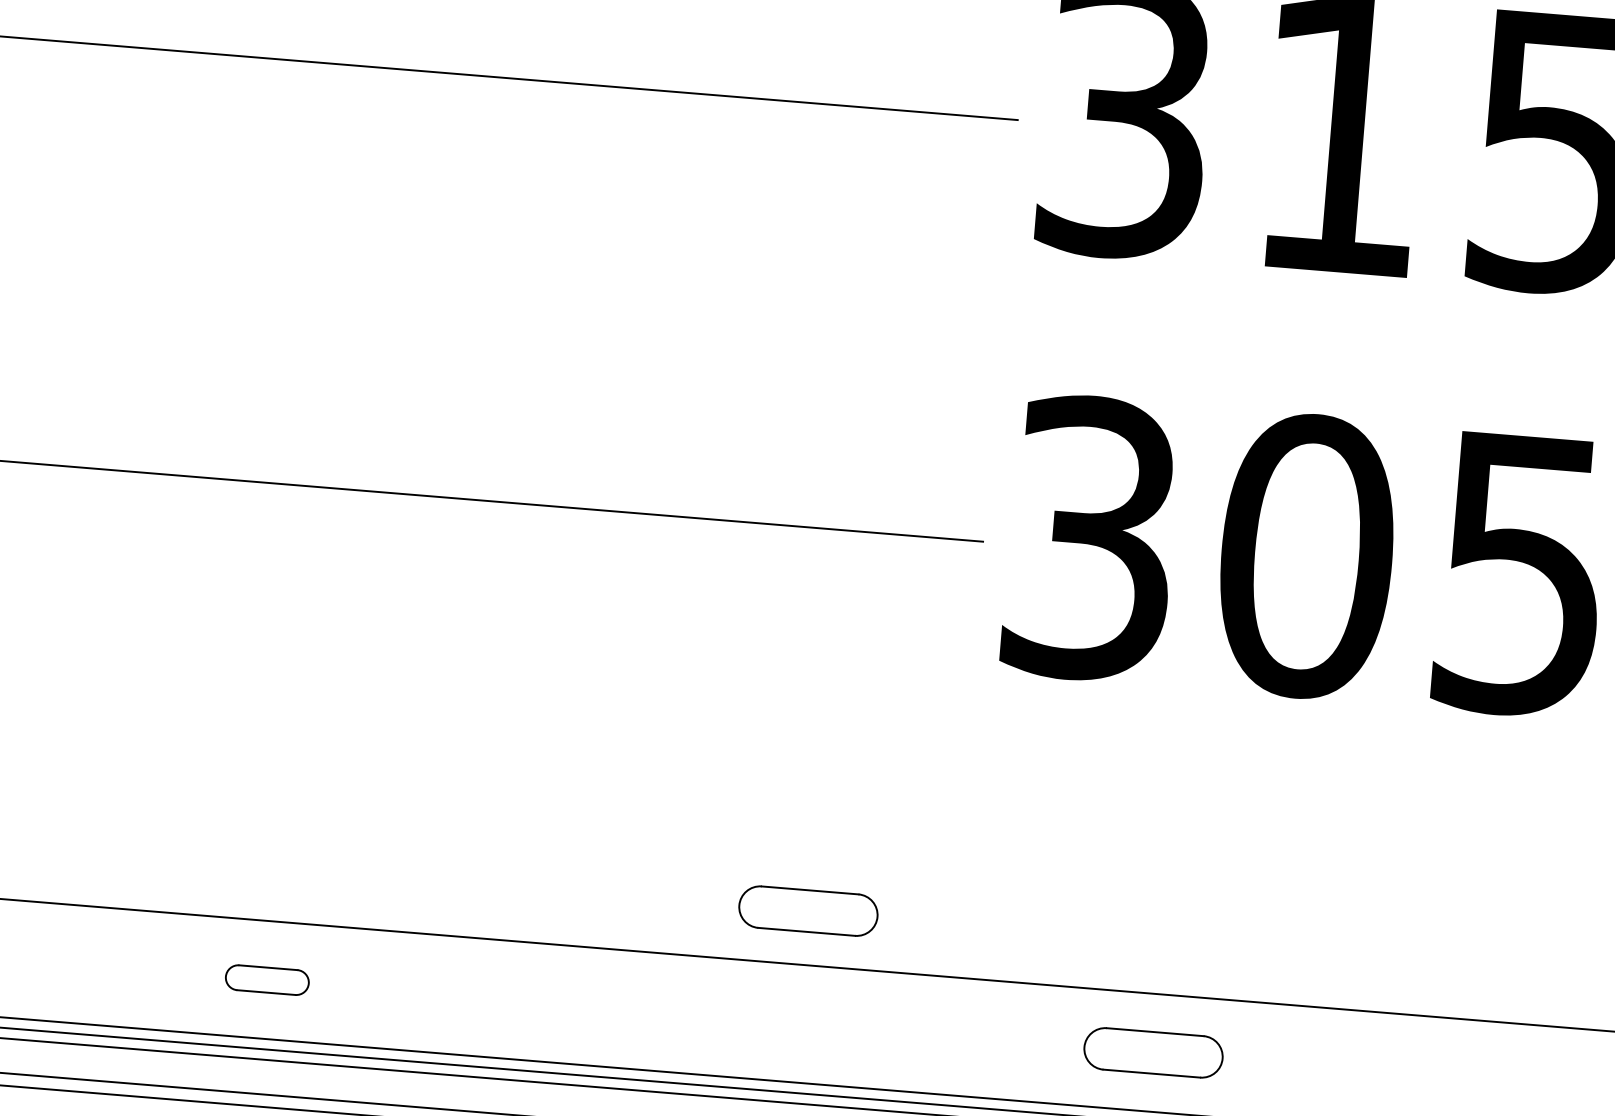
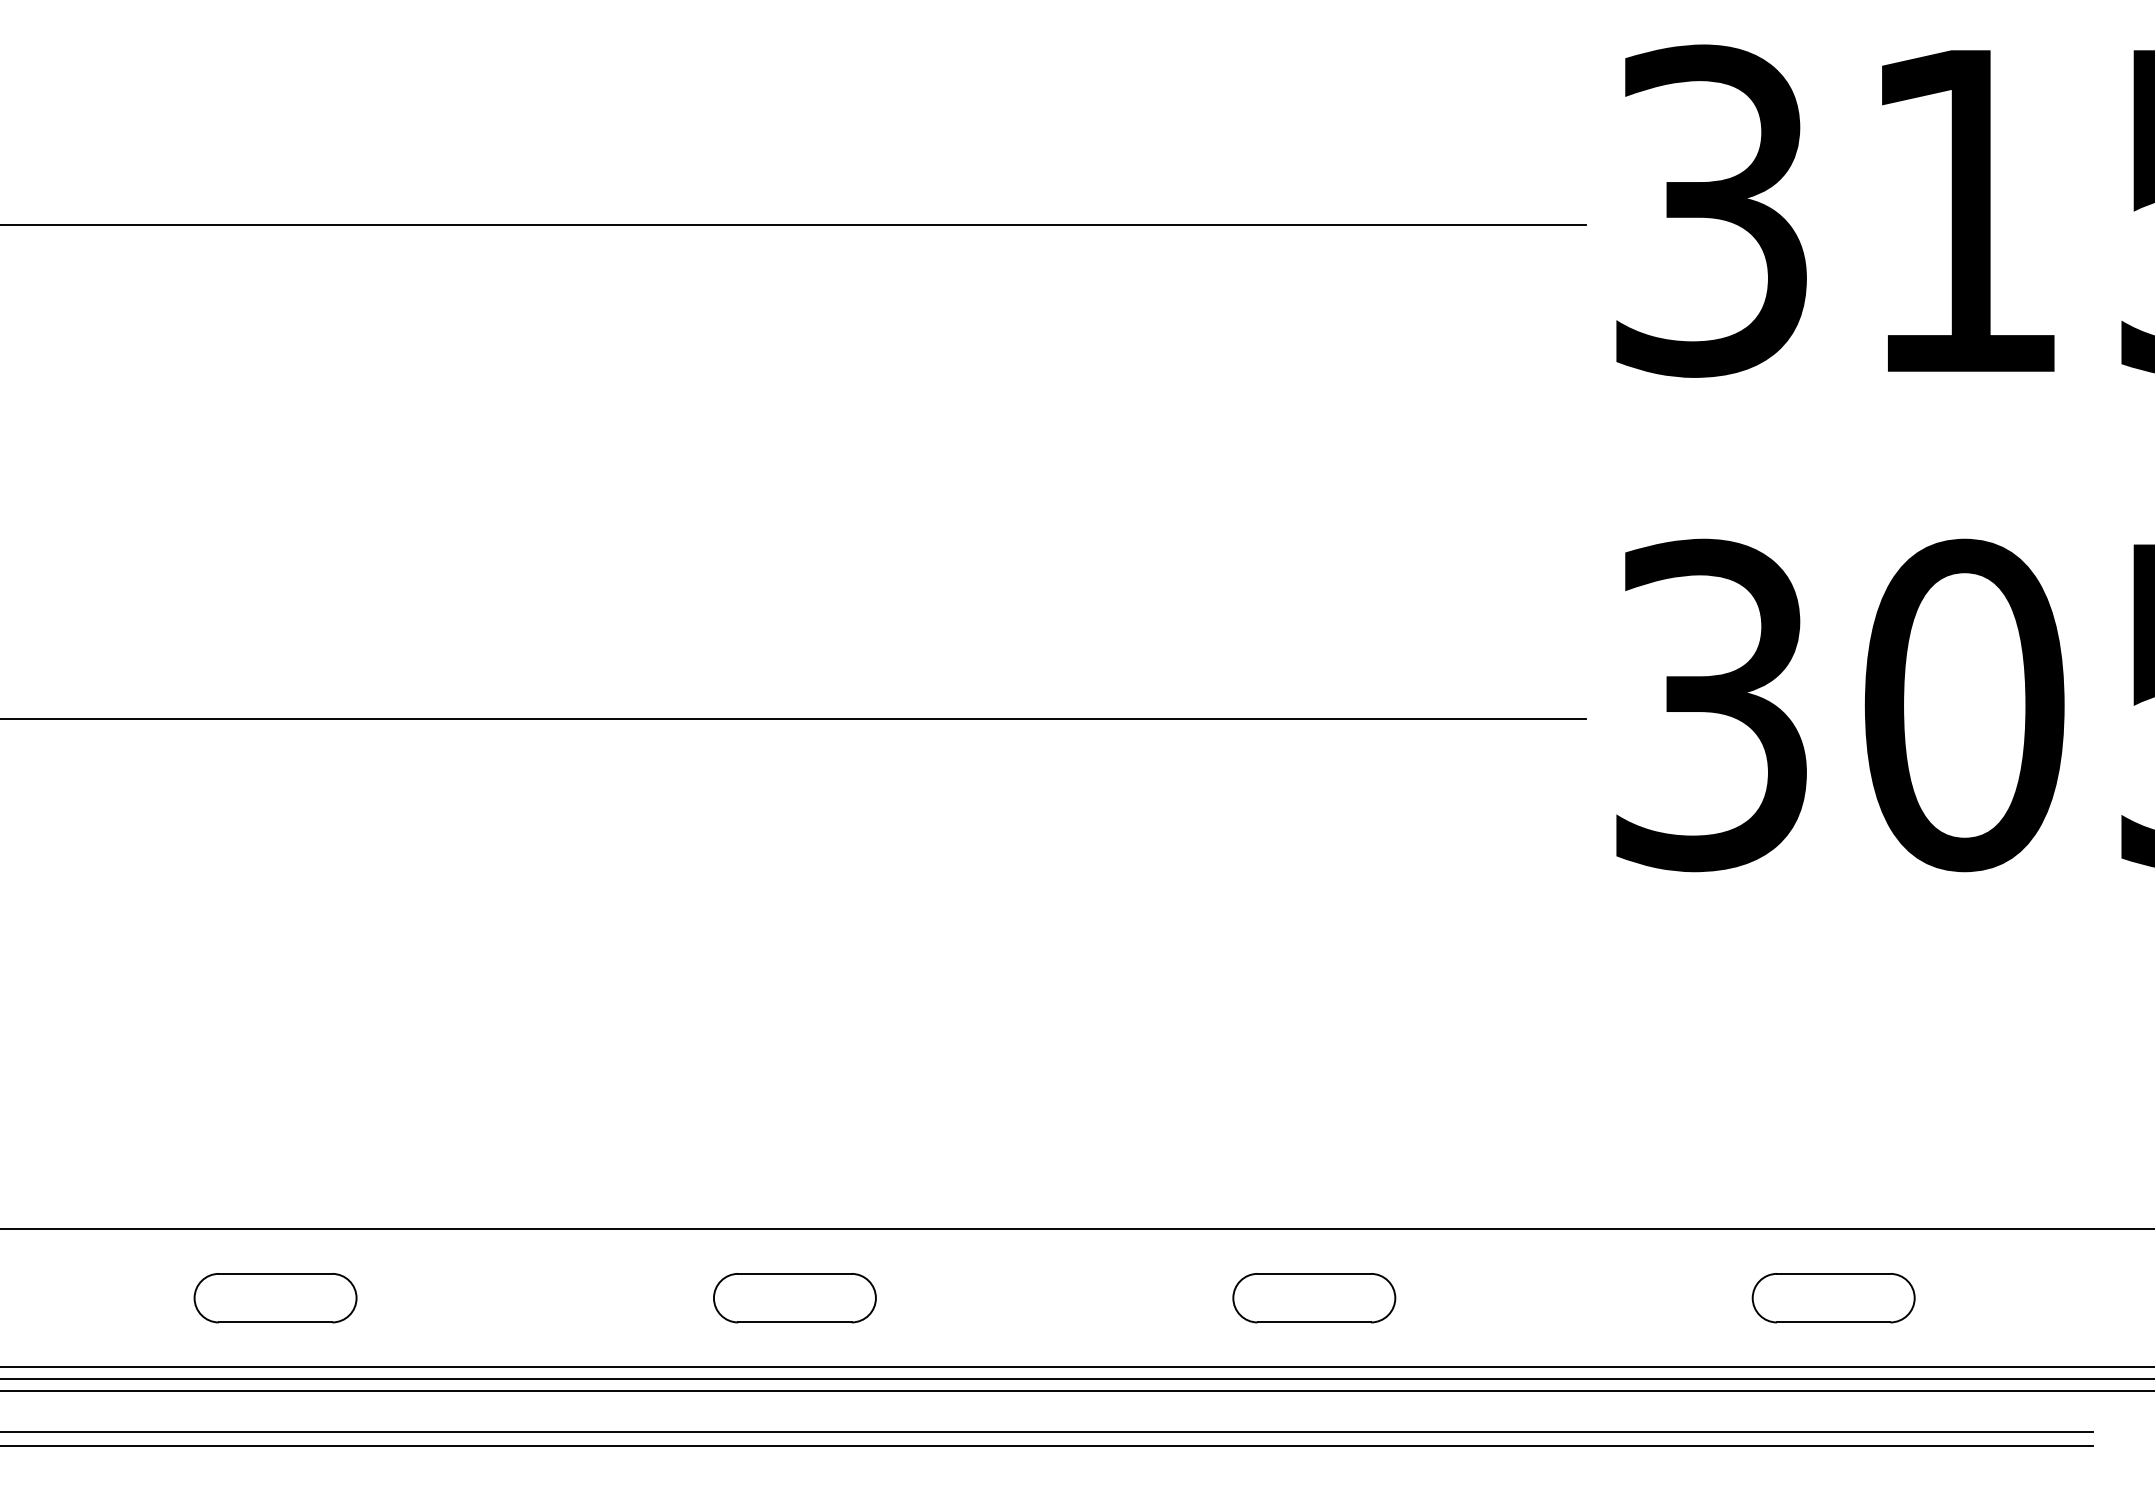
part: (808, 911) -> (1314, 1298), moved
part: (266, 980) -> (794, 1298), size x1.67

